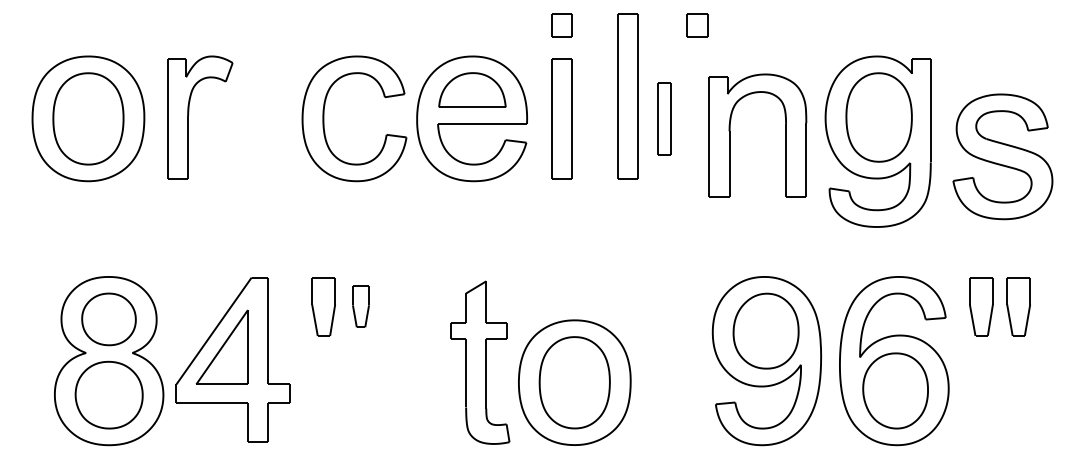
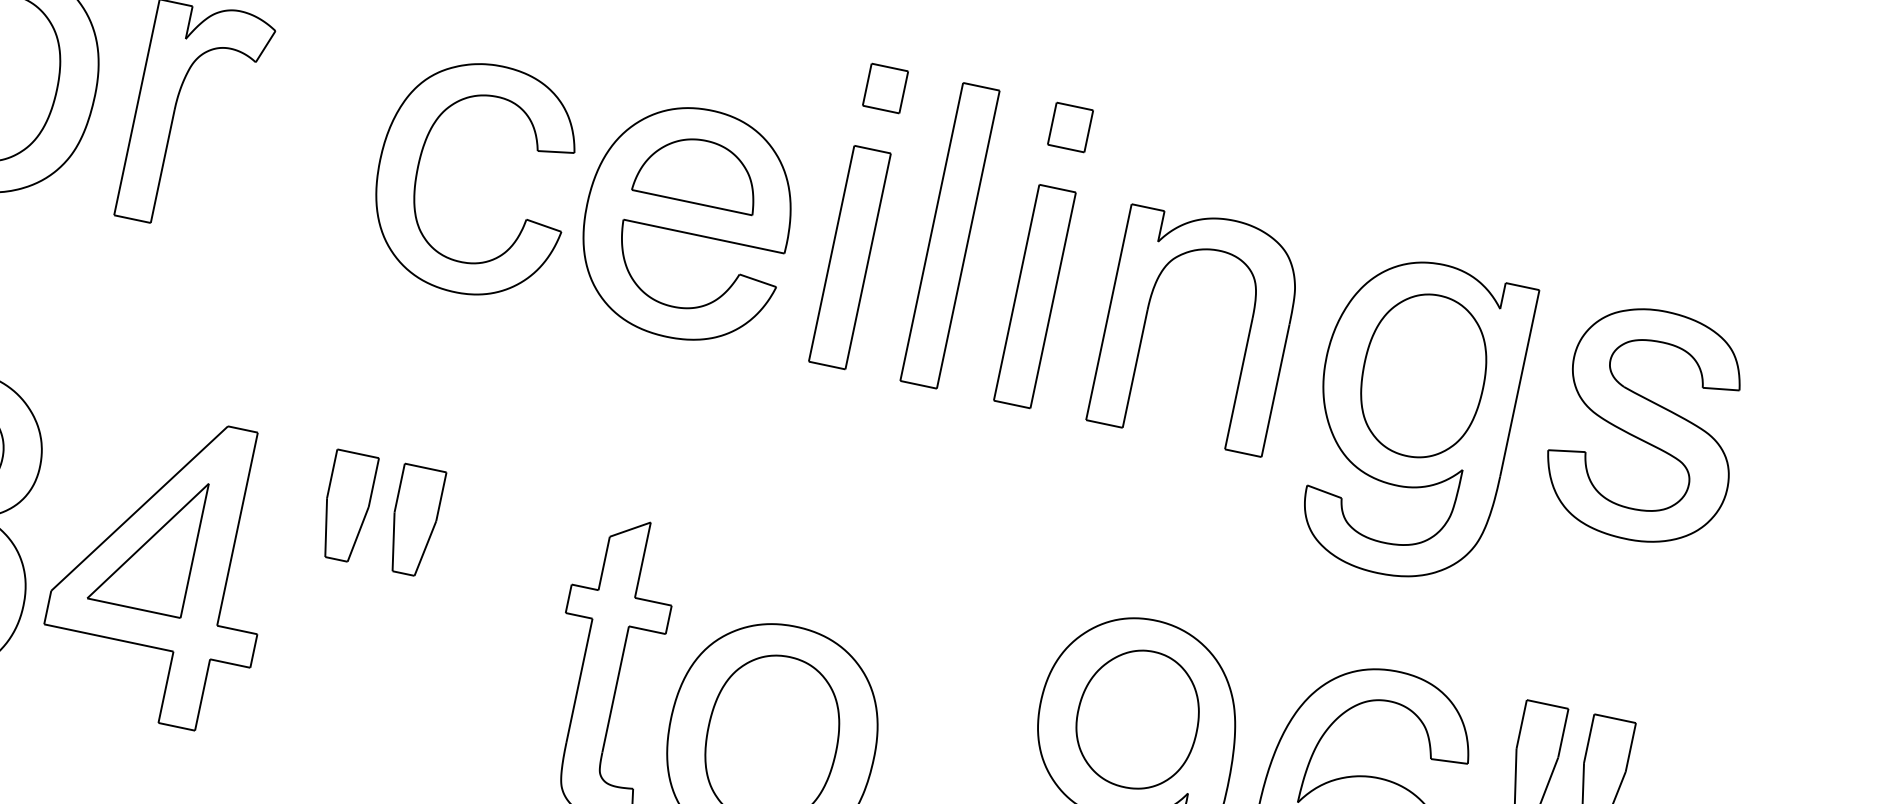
part: (697, 25) -> (1070, 127), moved
part: (627, 96) -> (949, 236), moved
part: (664, 118) -> (1035, 295), size x1.67
part: (730, 135) -> (1147, 317), moved
part: (1002, 156) -> (1646, 424), moved
part: (360, 306) -> (413, 520), size x1.43

